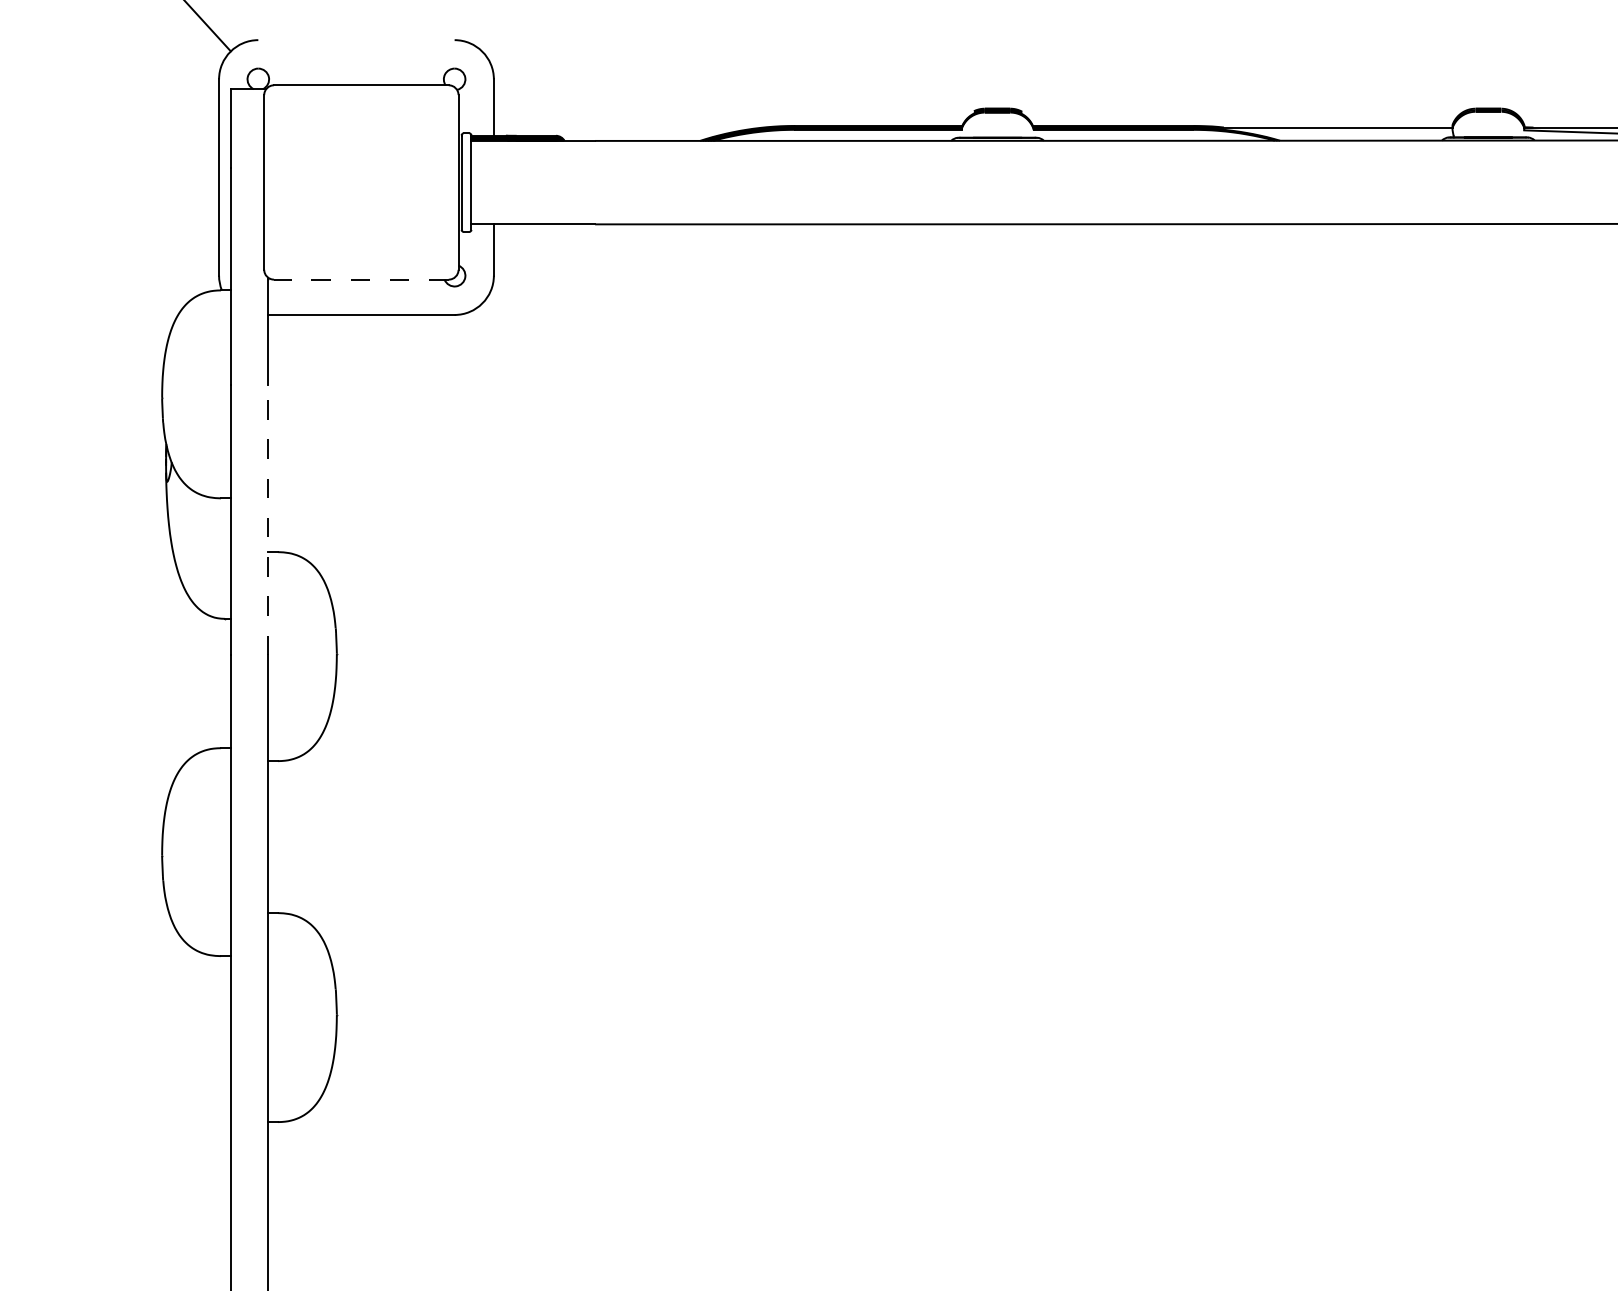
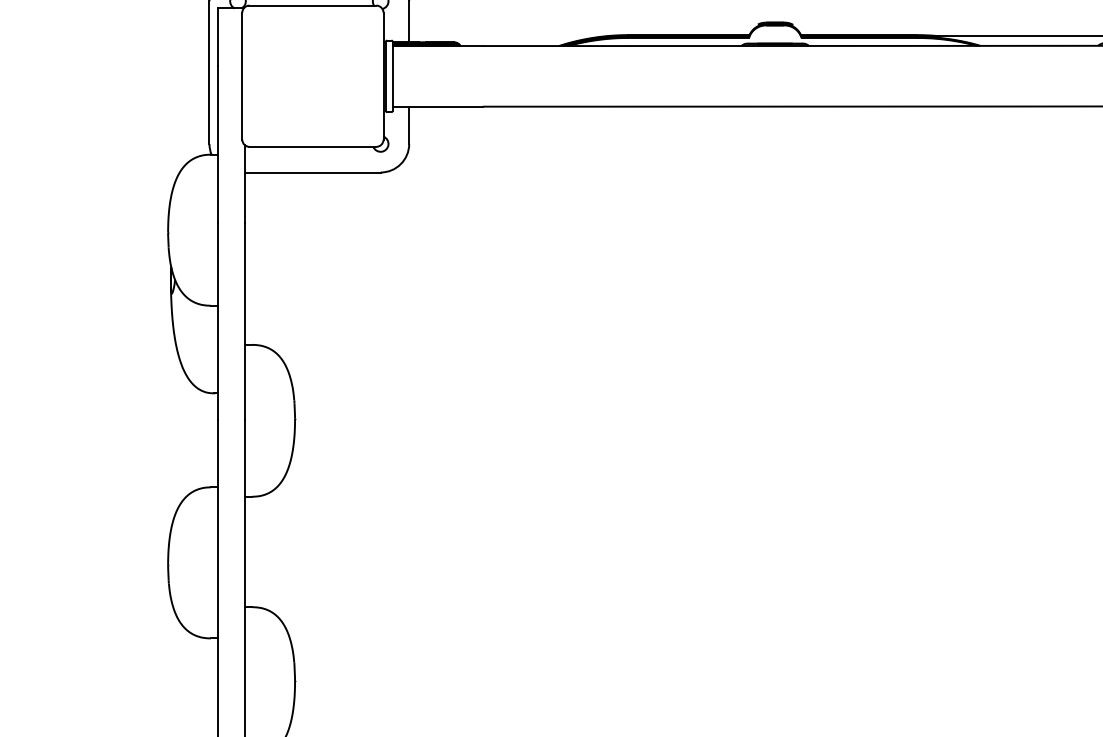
line: (360, 279) -> (312, 146), dashed -> solid
line: (268, 519) -> (245, 321), dashed -> solid

